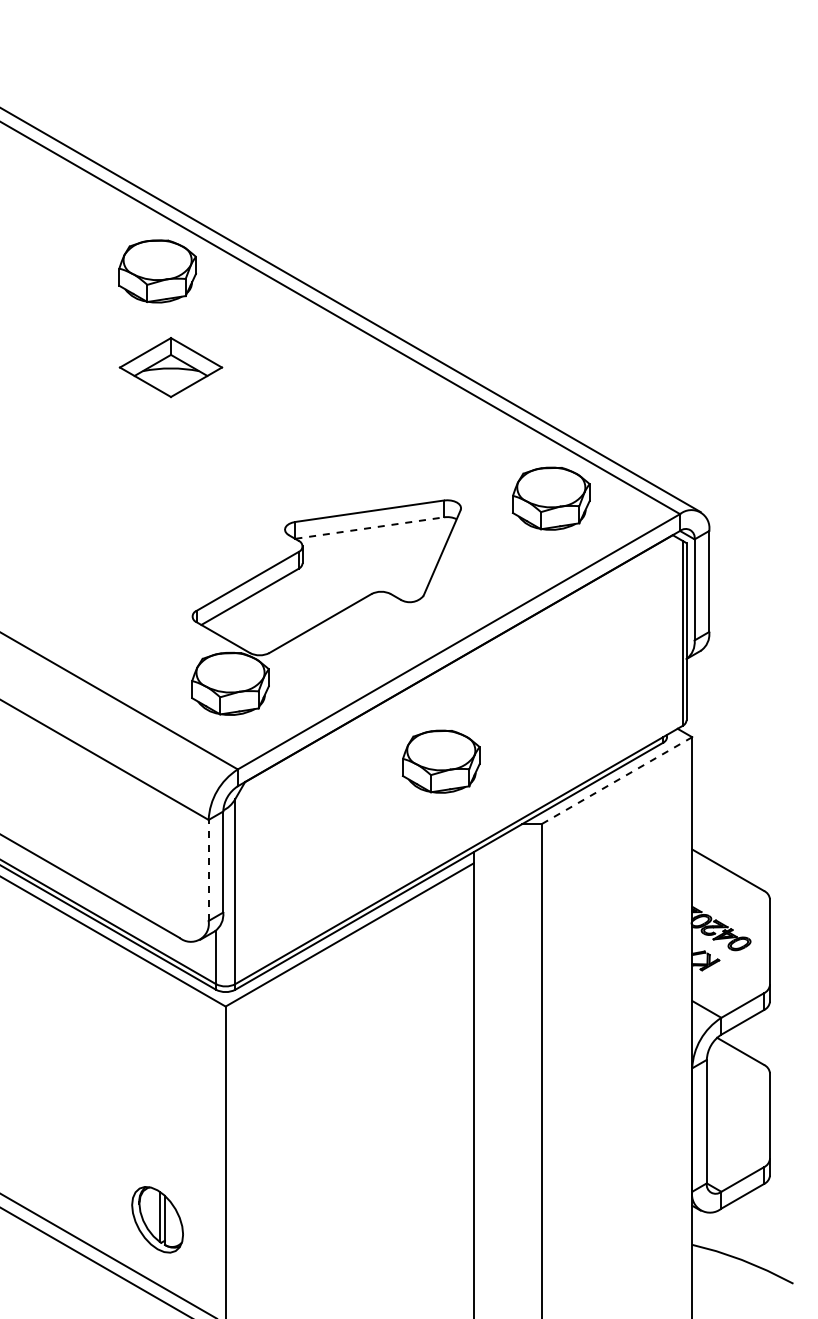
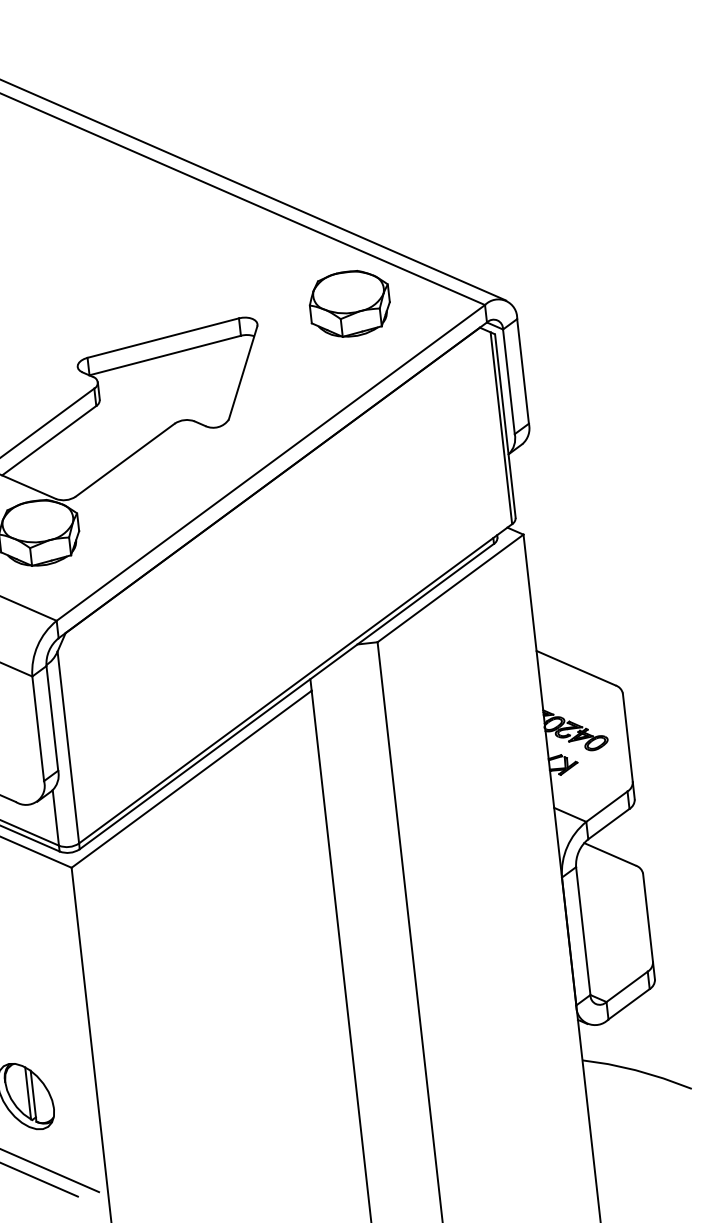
line: (370, 528) -> (166, 355), dashed -> solid
part: (440, 761) -> (265, 589), removed
line: (616, 780) -> (450, 588), dashed -> solid
line: (208, 870) -> (38, 728), dashed -> solid

